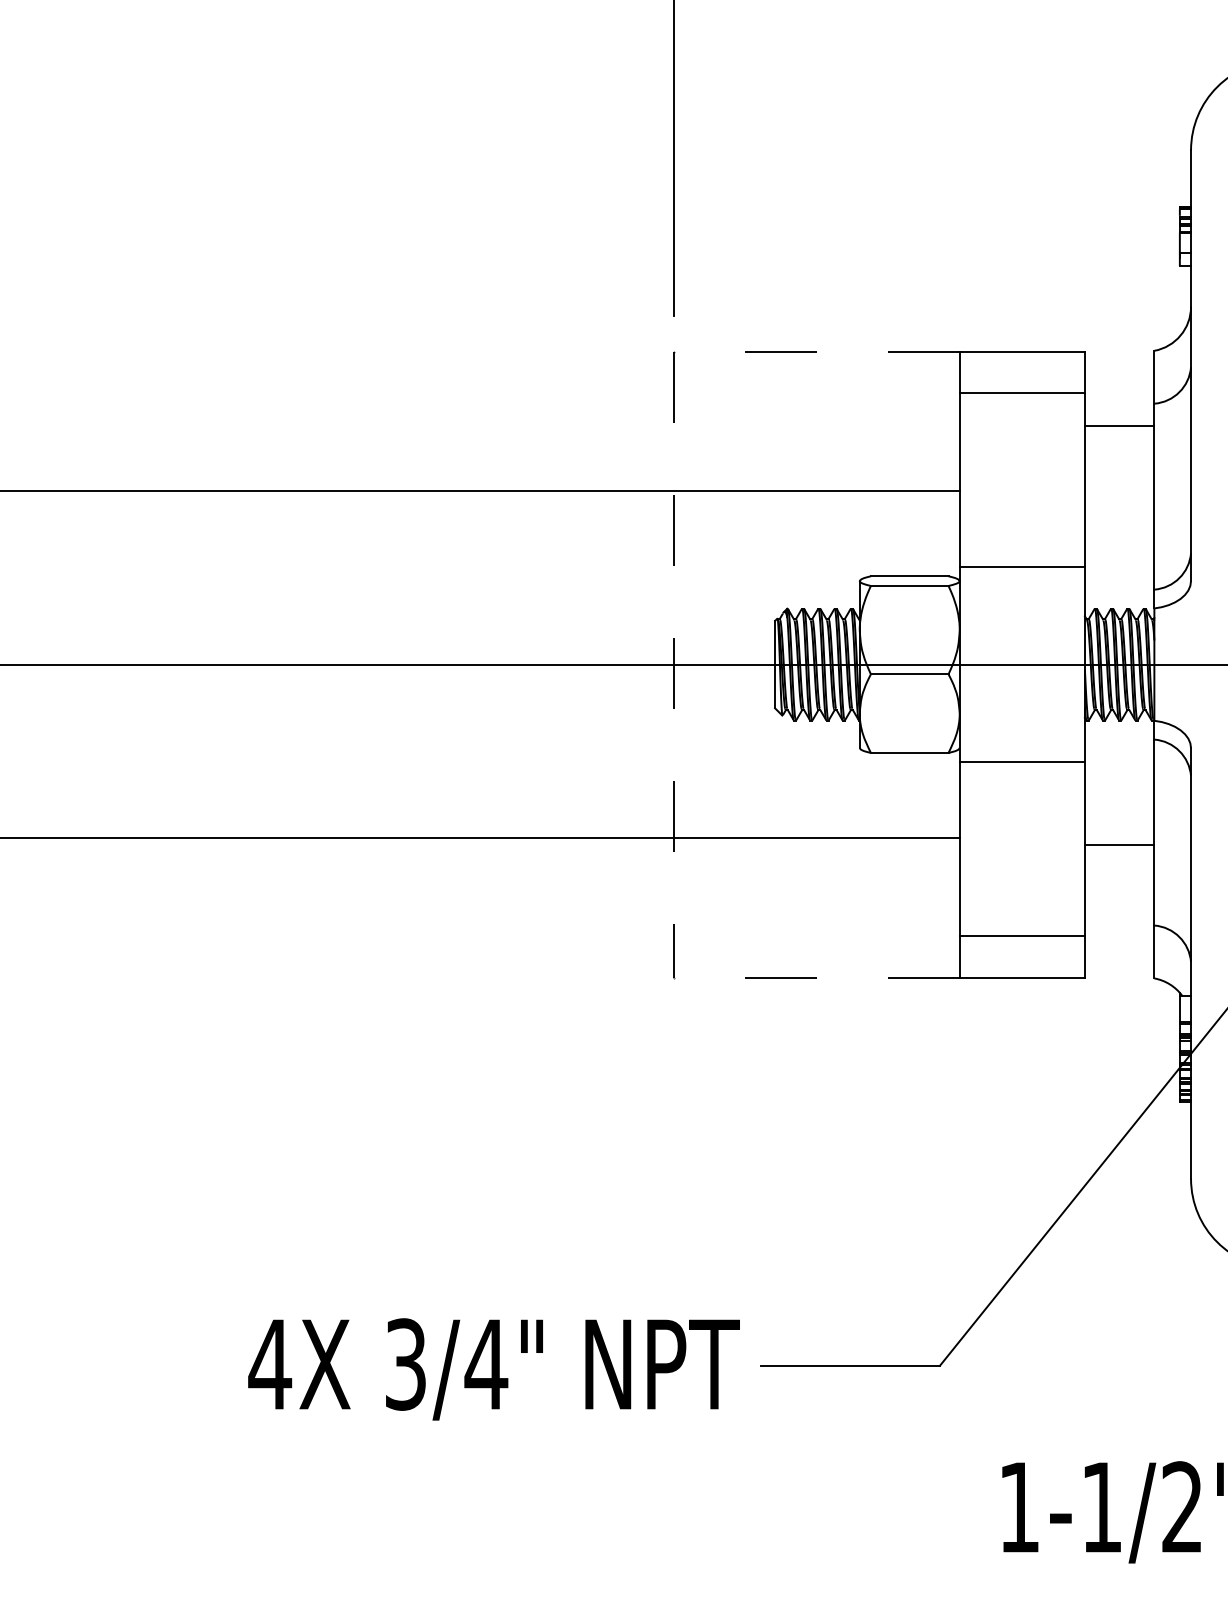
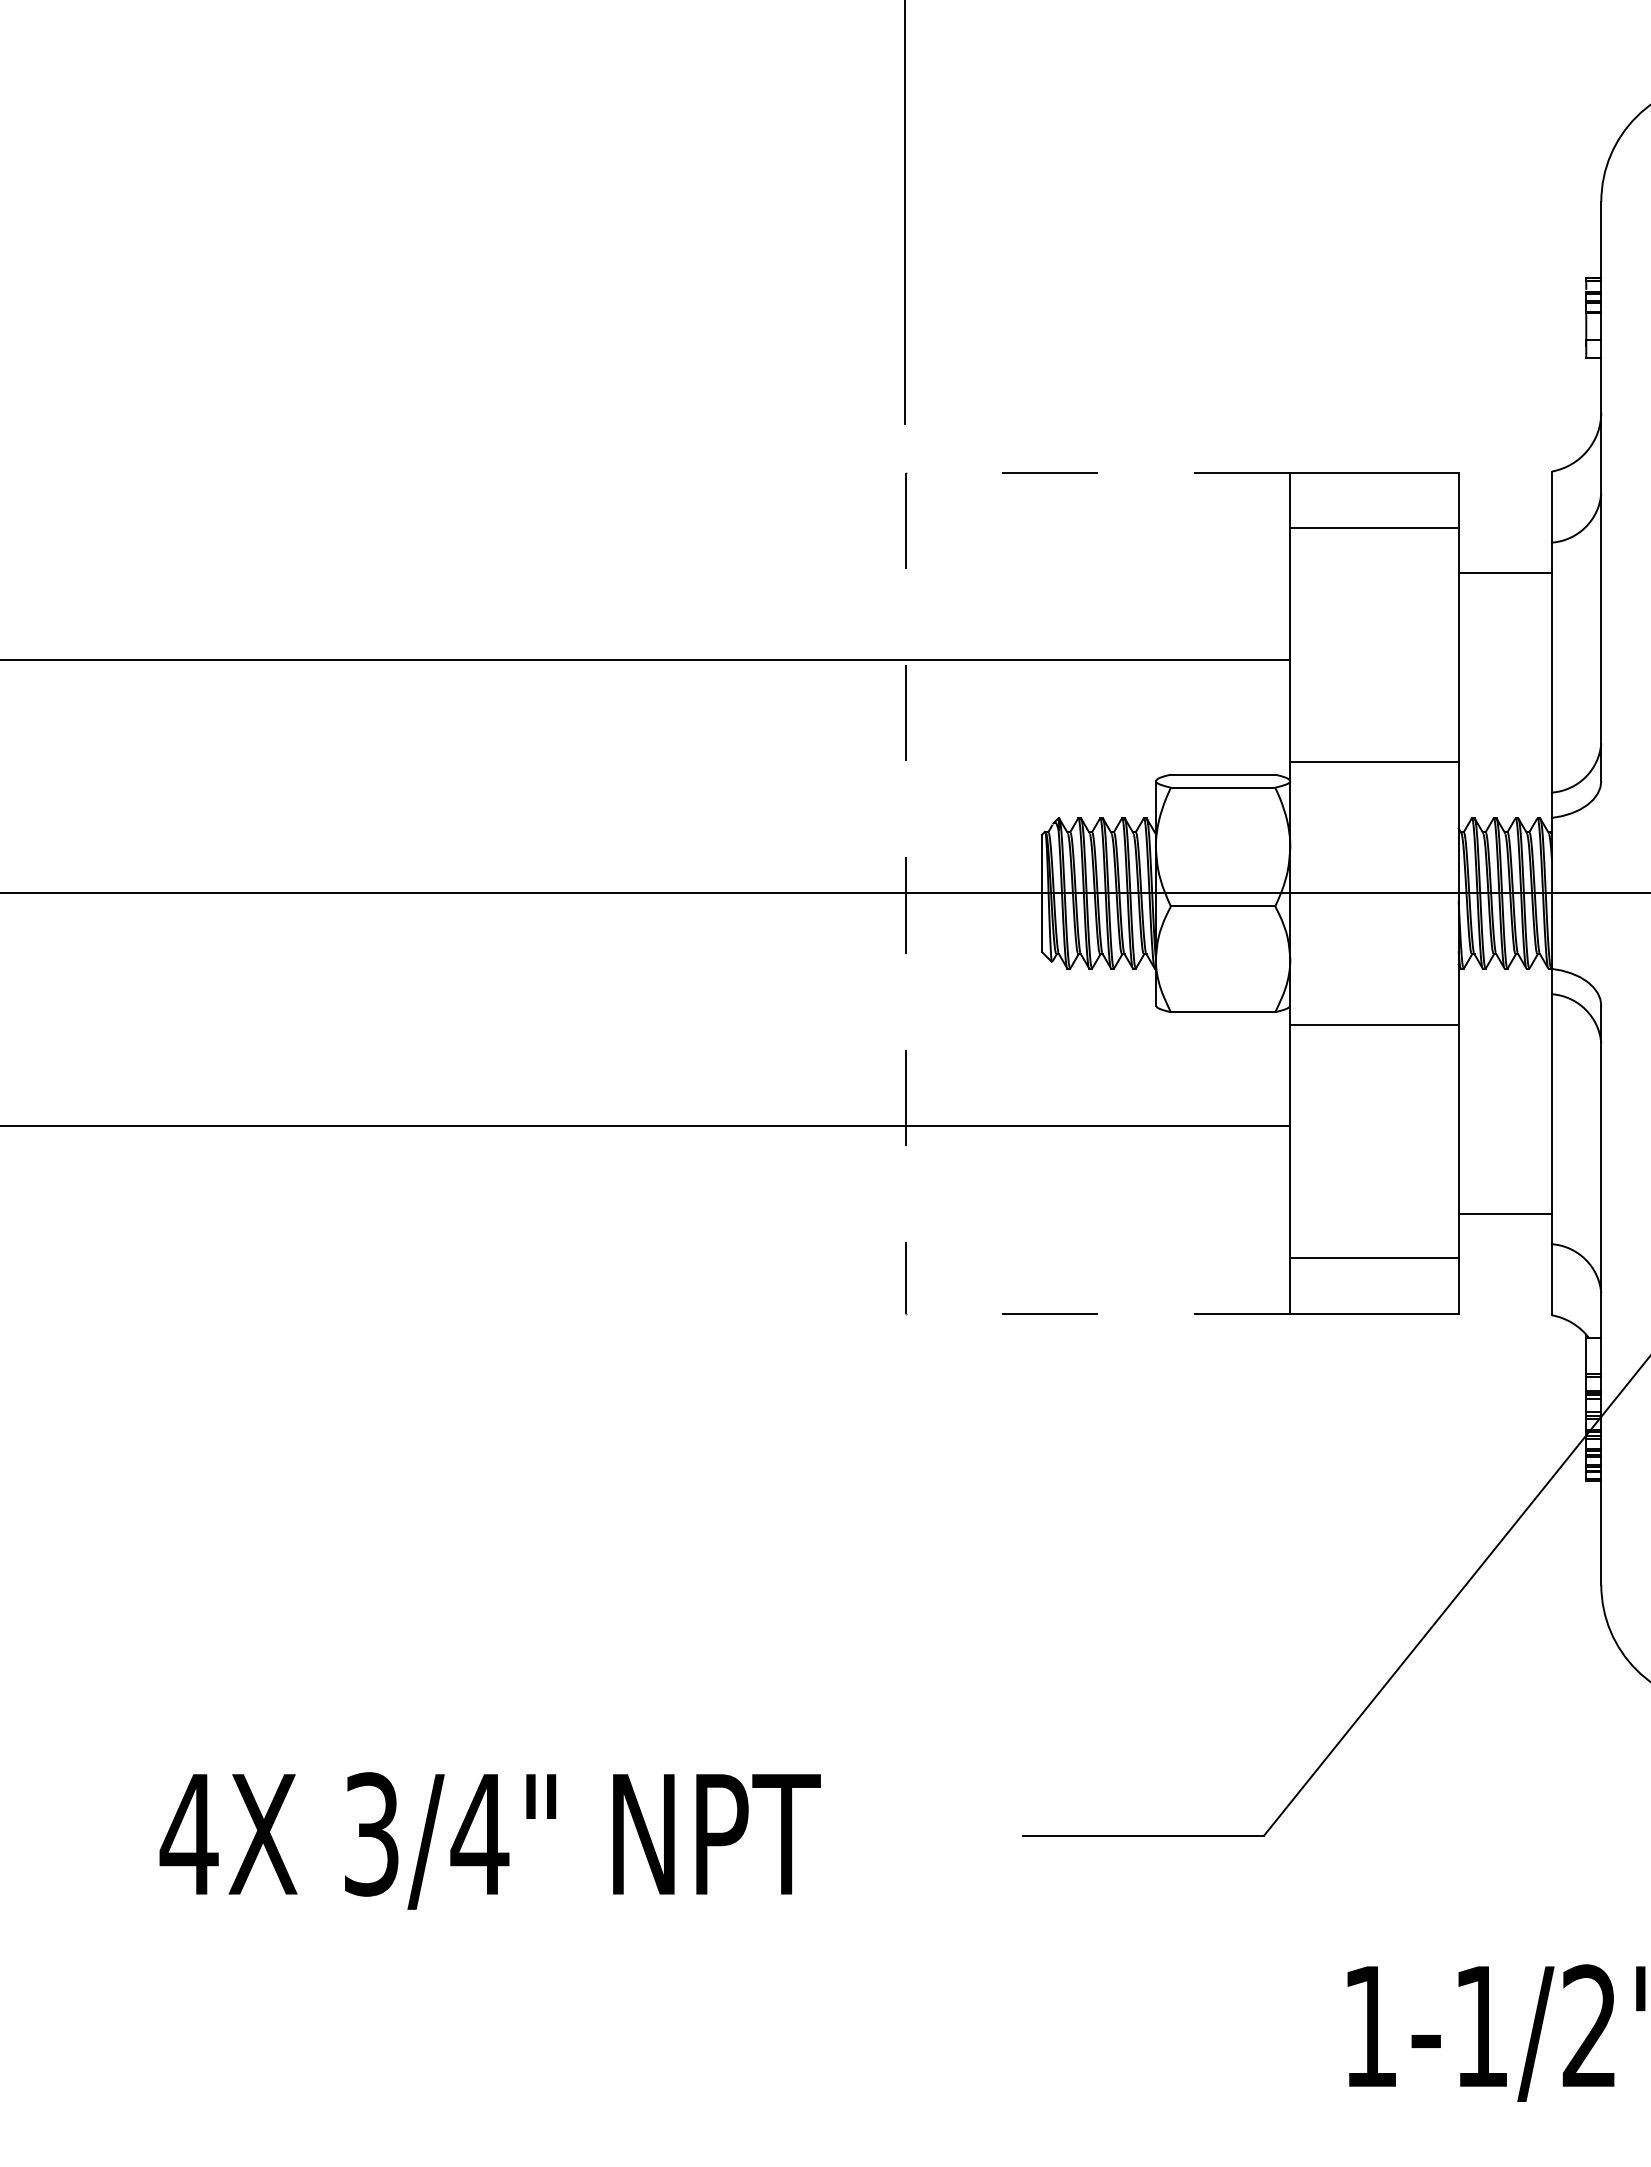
line: (1119, 845) -> (1505, 1214), moved
text: (493, 1369) -> (489, 1840), moved

